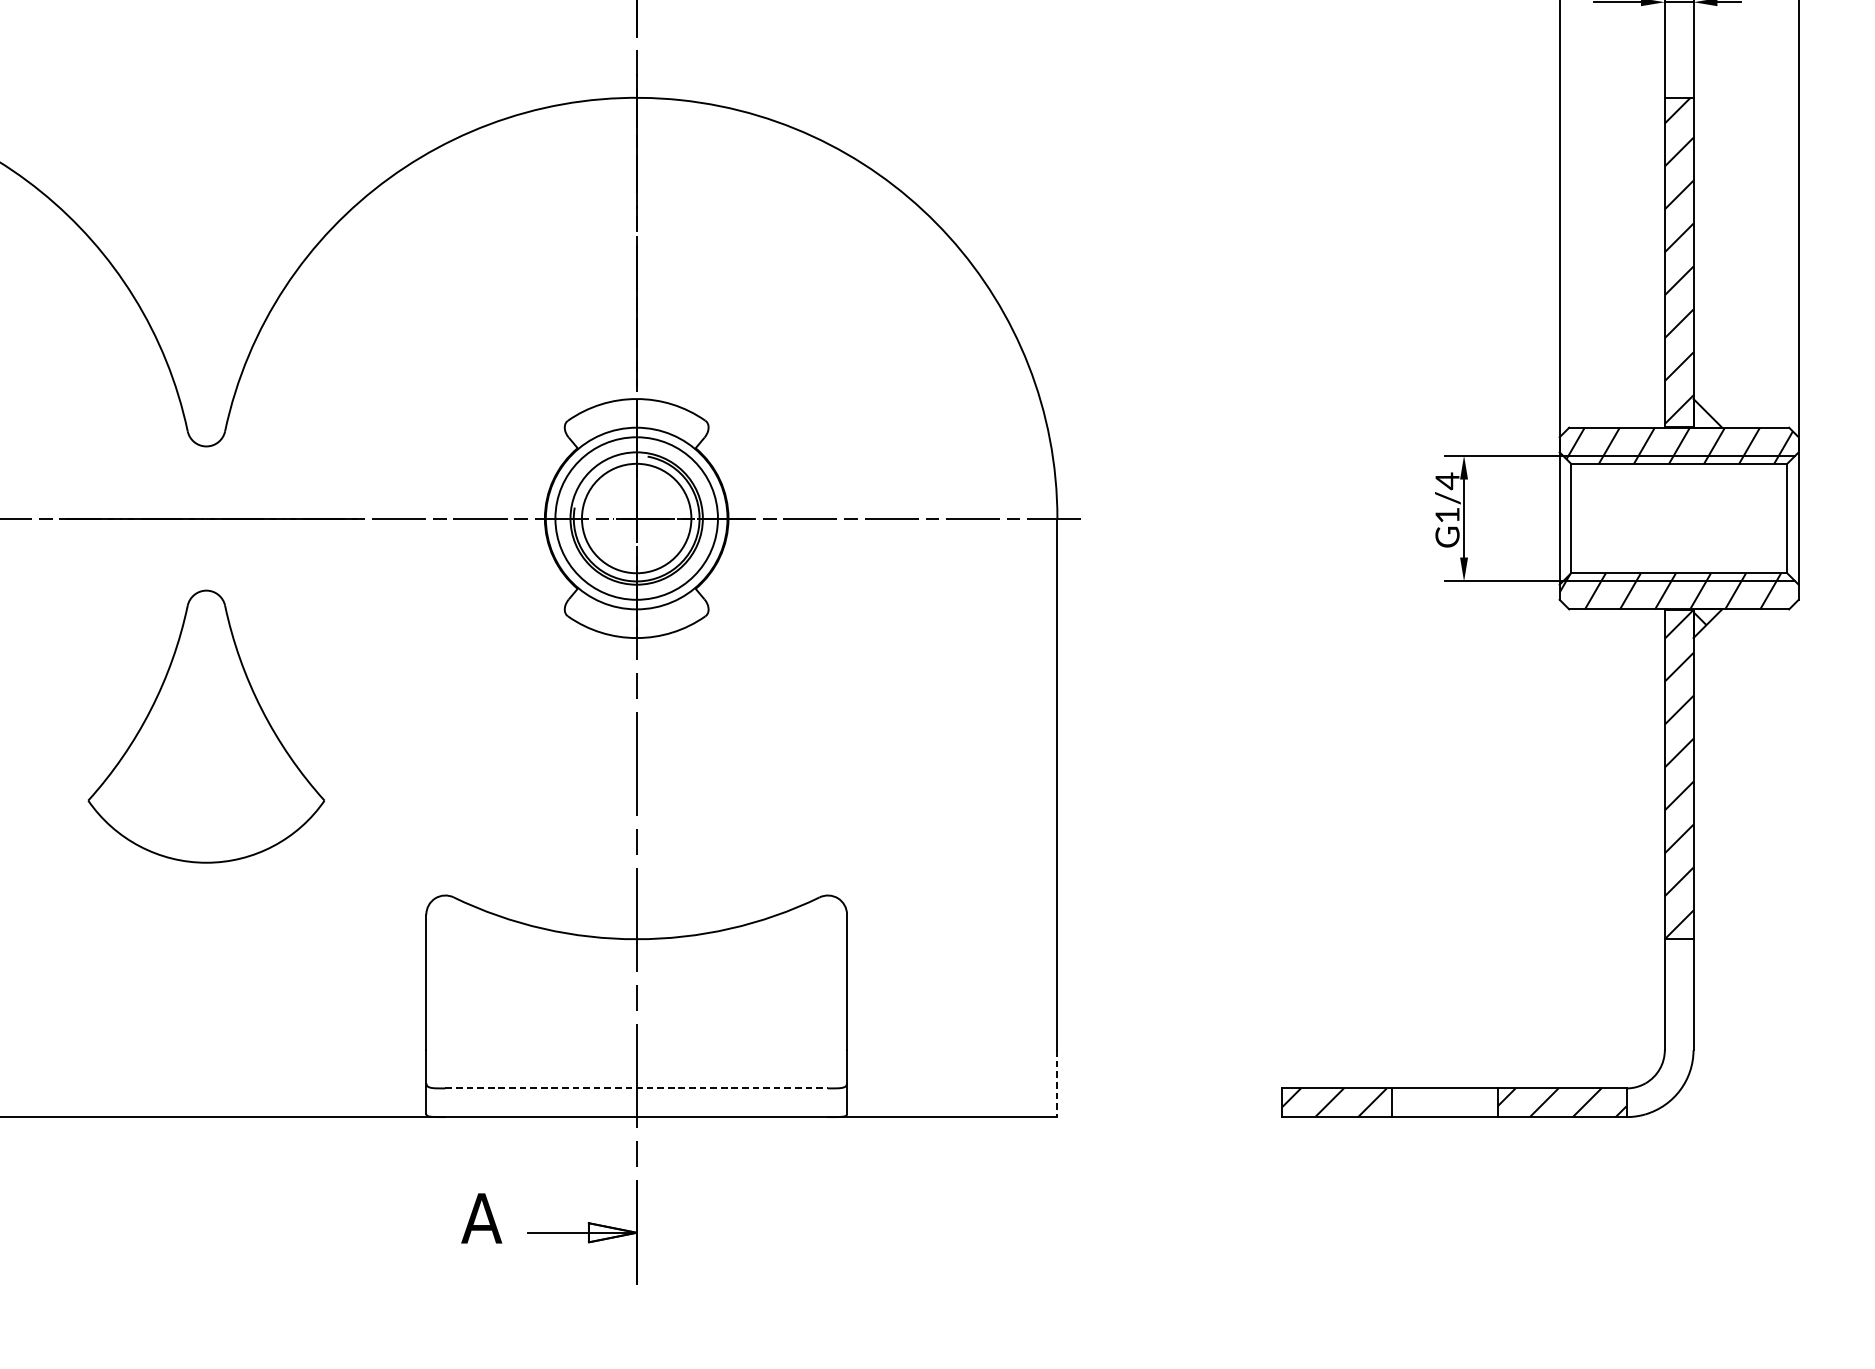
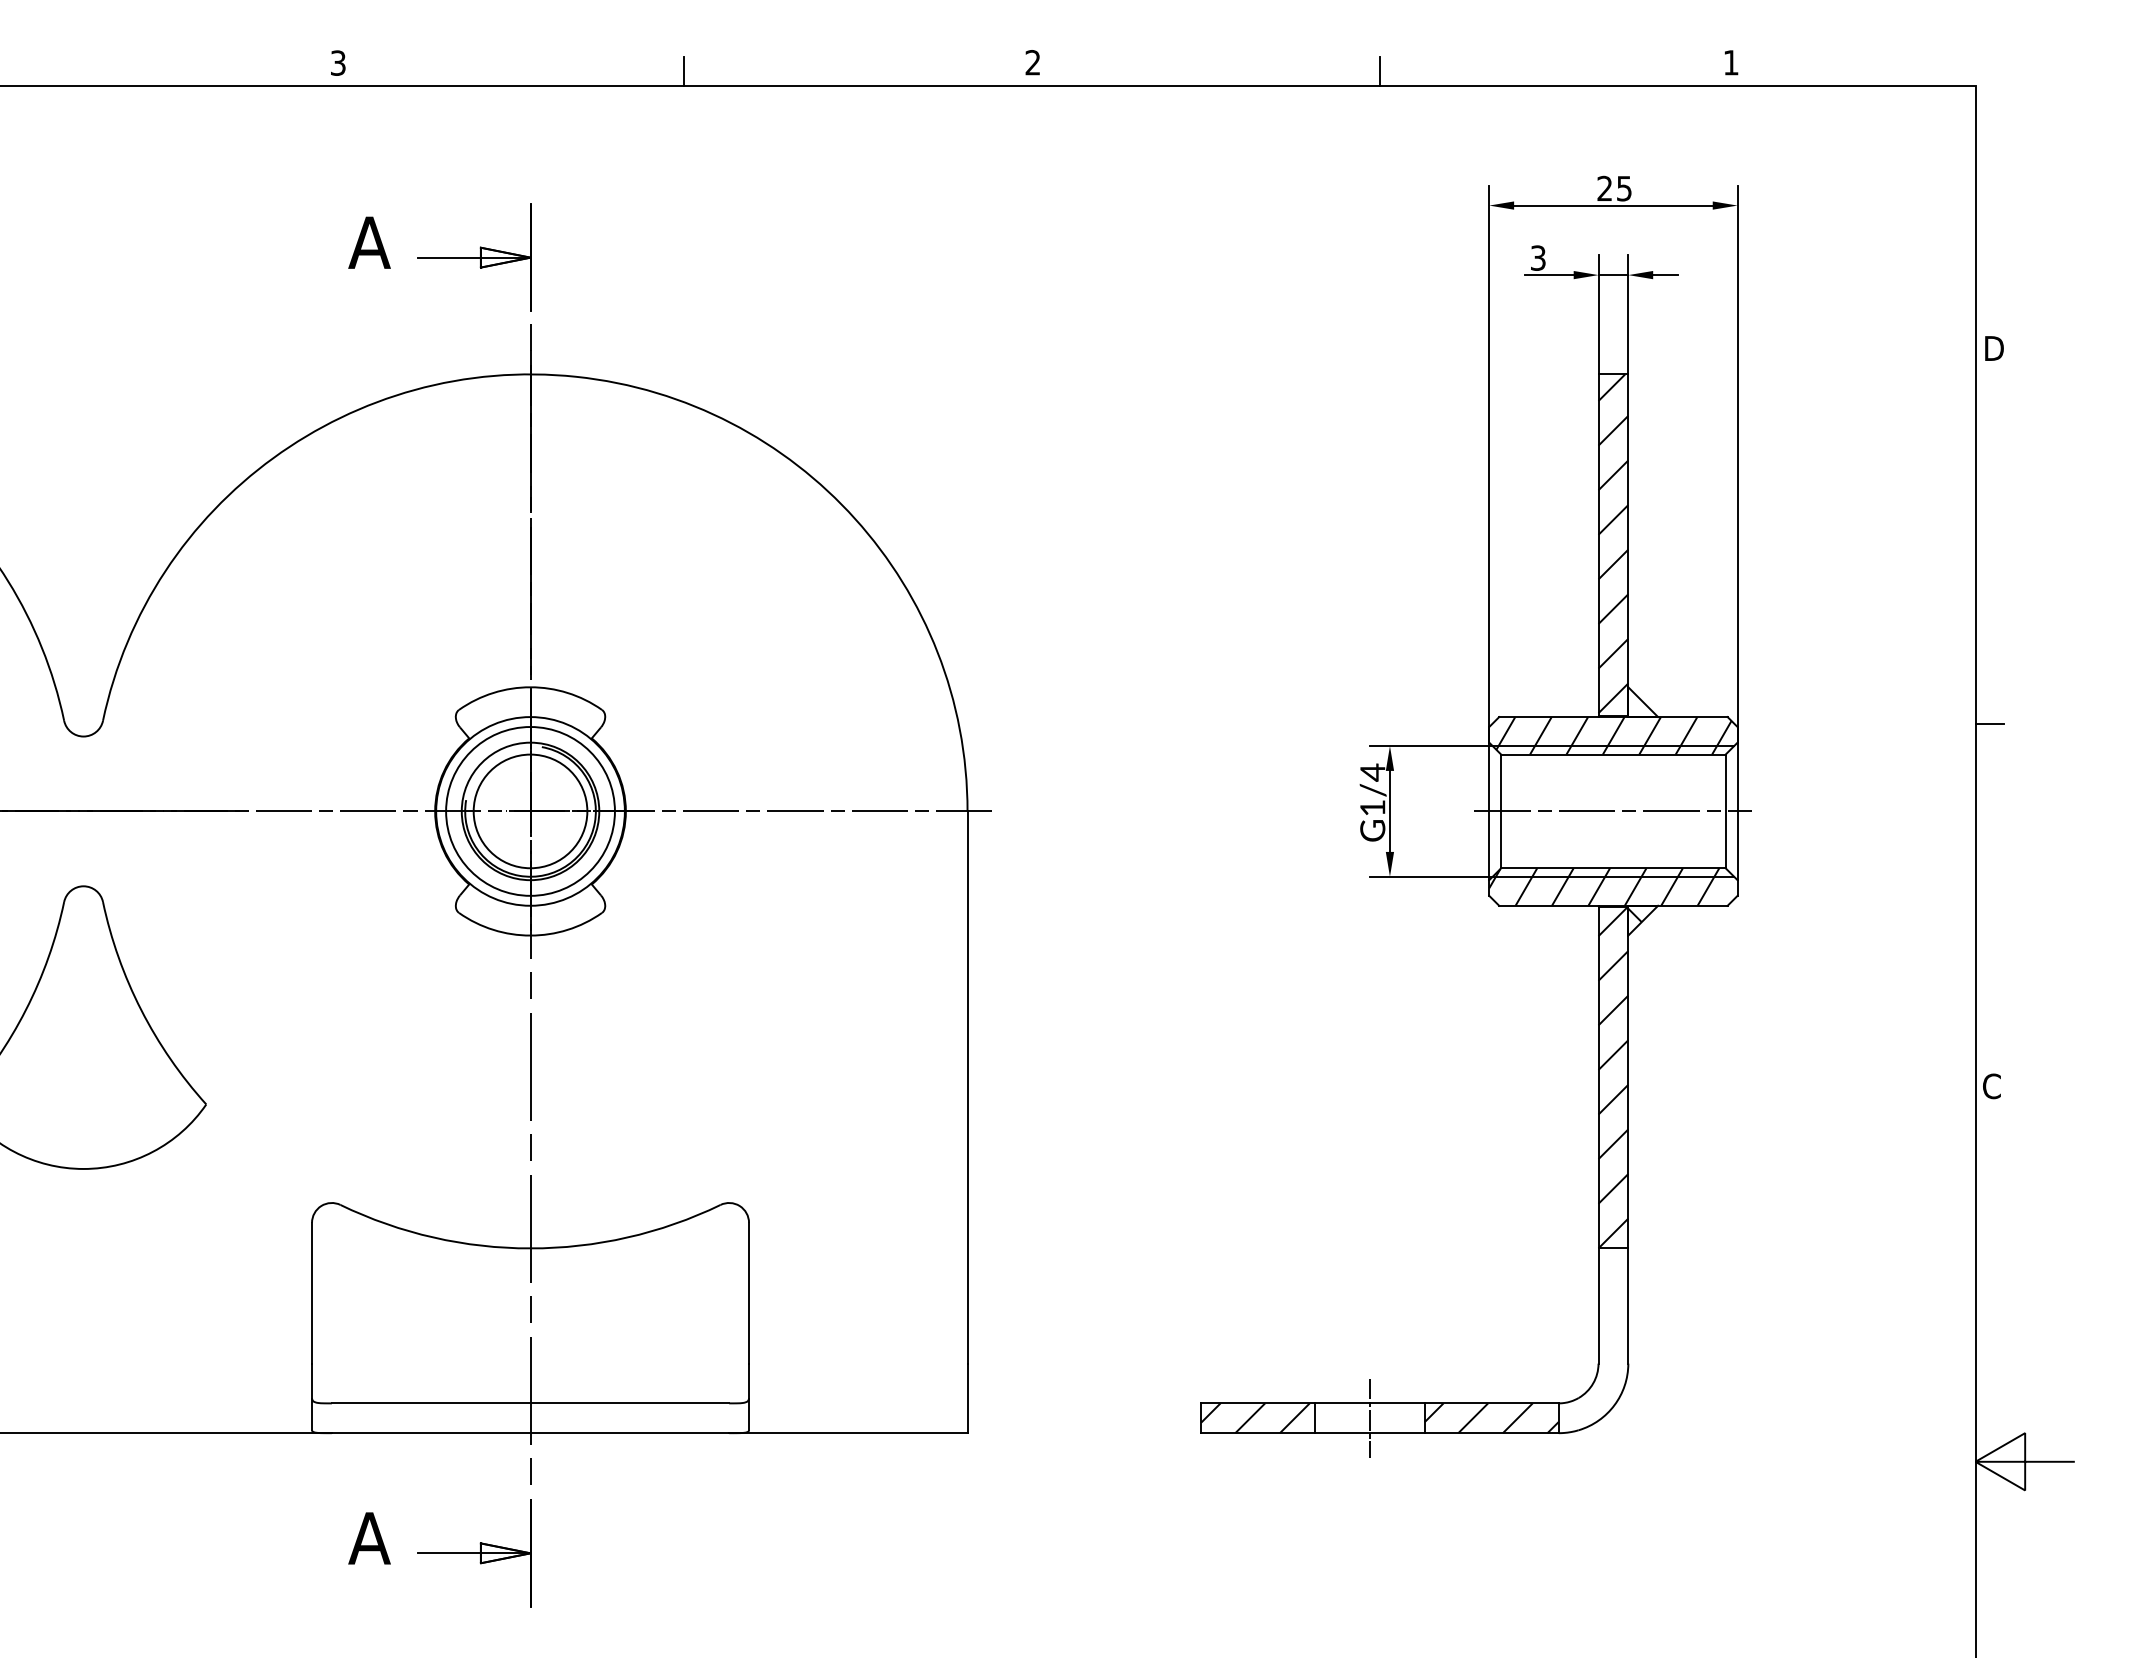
line: (1679, 518) -> (1613, 811), added
line: (1057, 1083) -> (967, 1398), dashed -> solid
line: (636, 1088) -> (530, 1403), dashed -> solid
line: (1445, 1102) -> (1370, 1418), added

